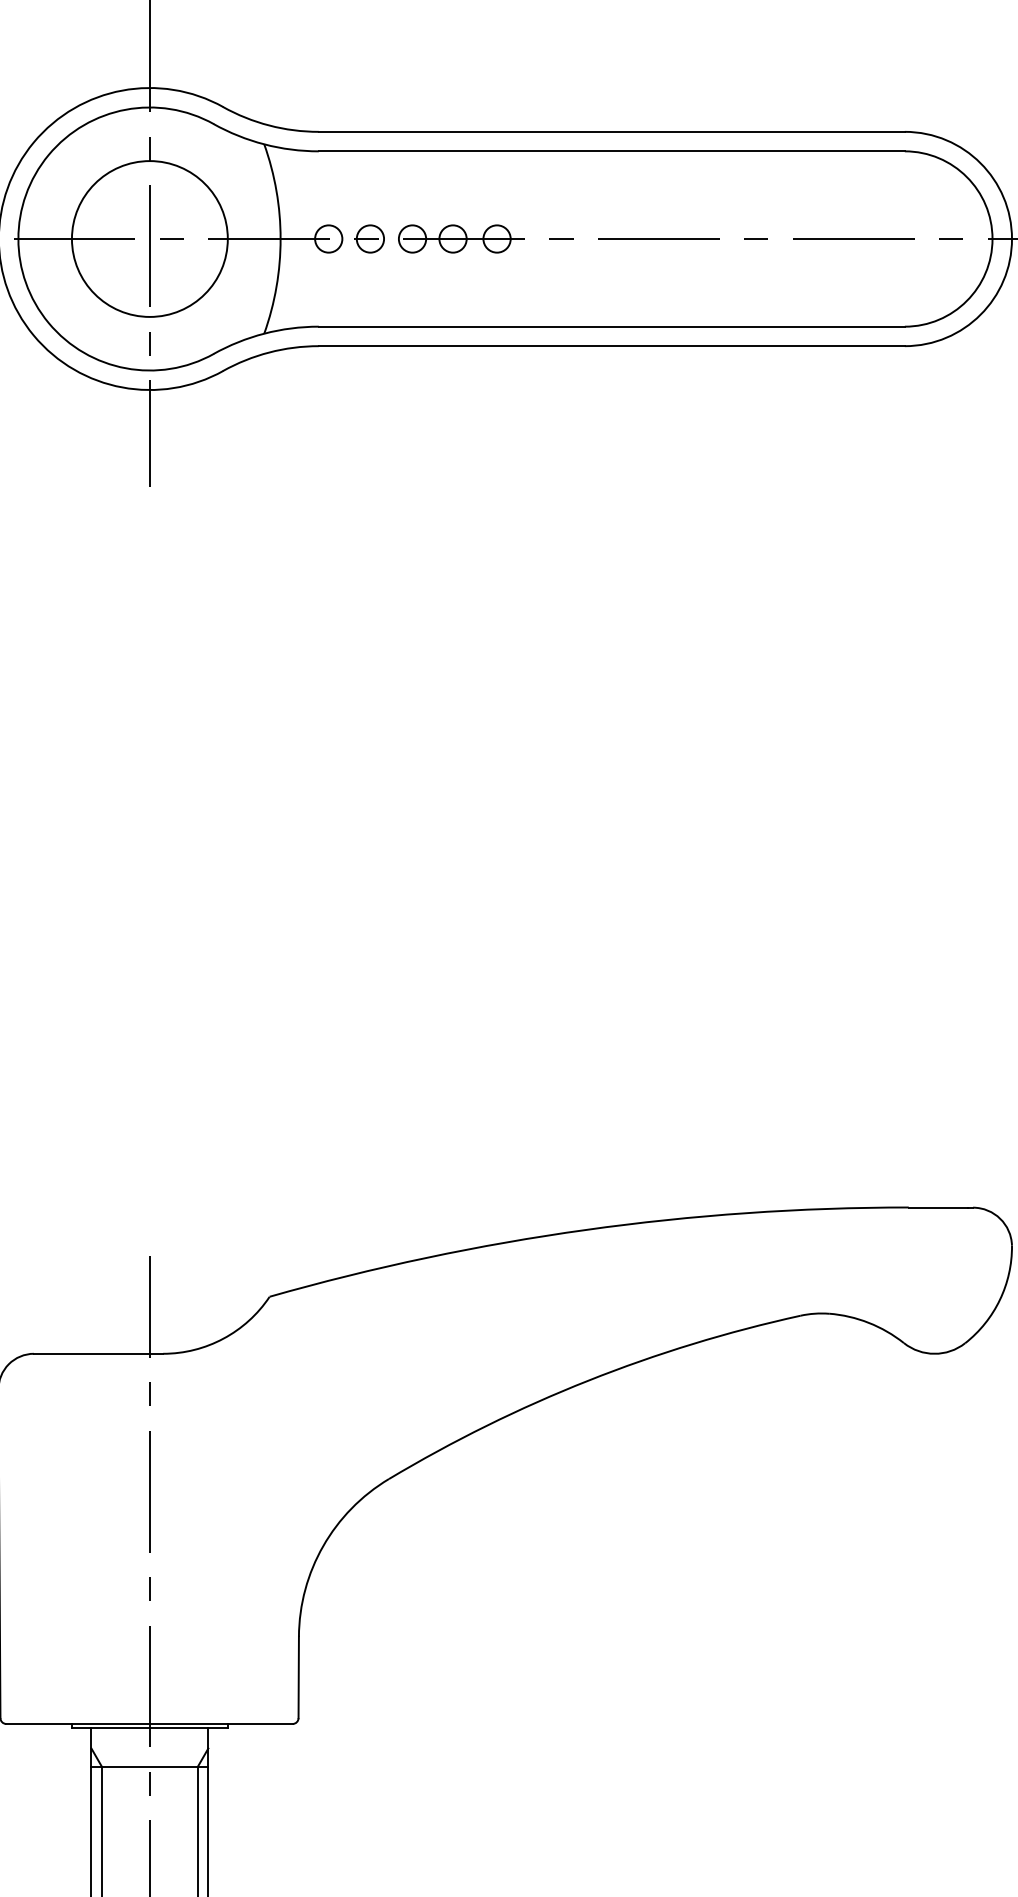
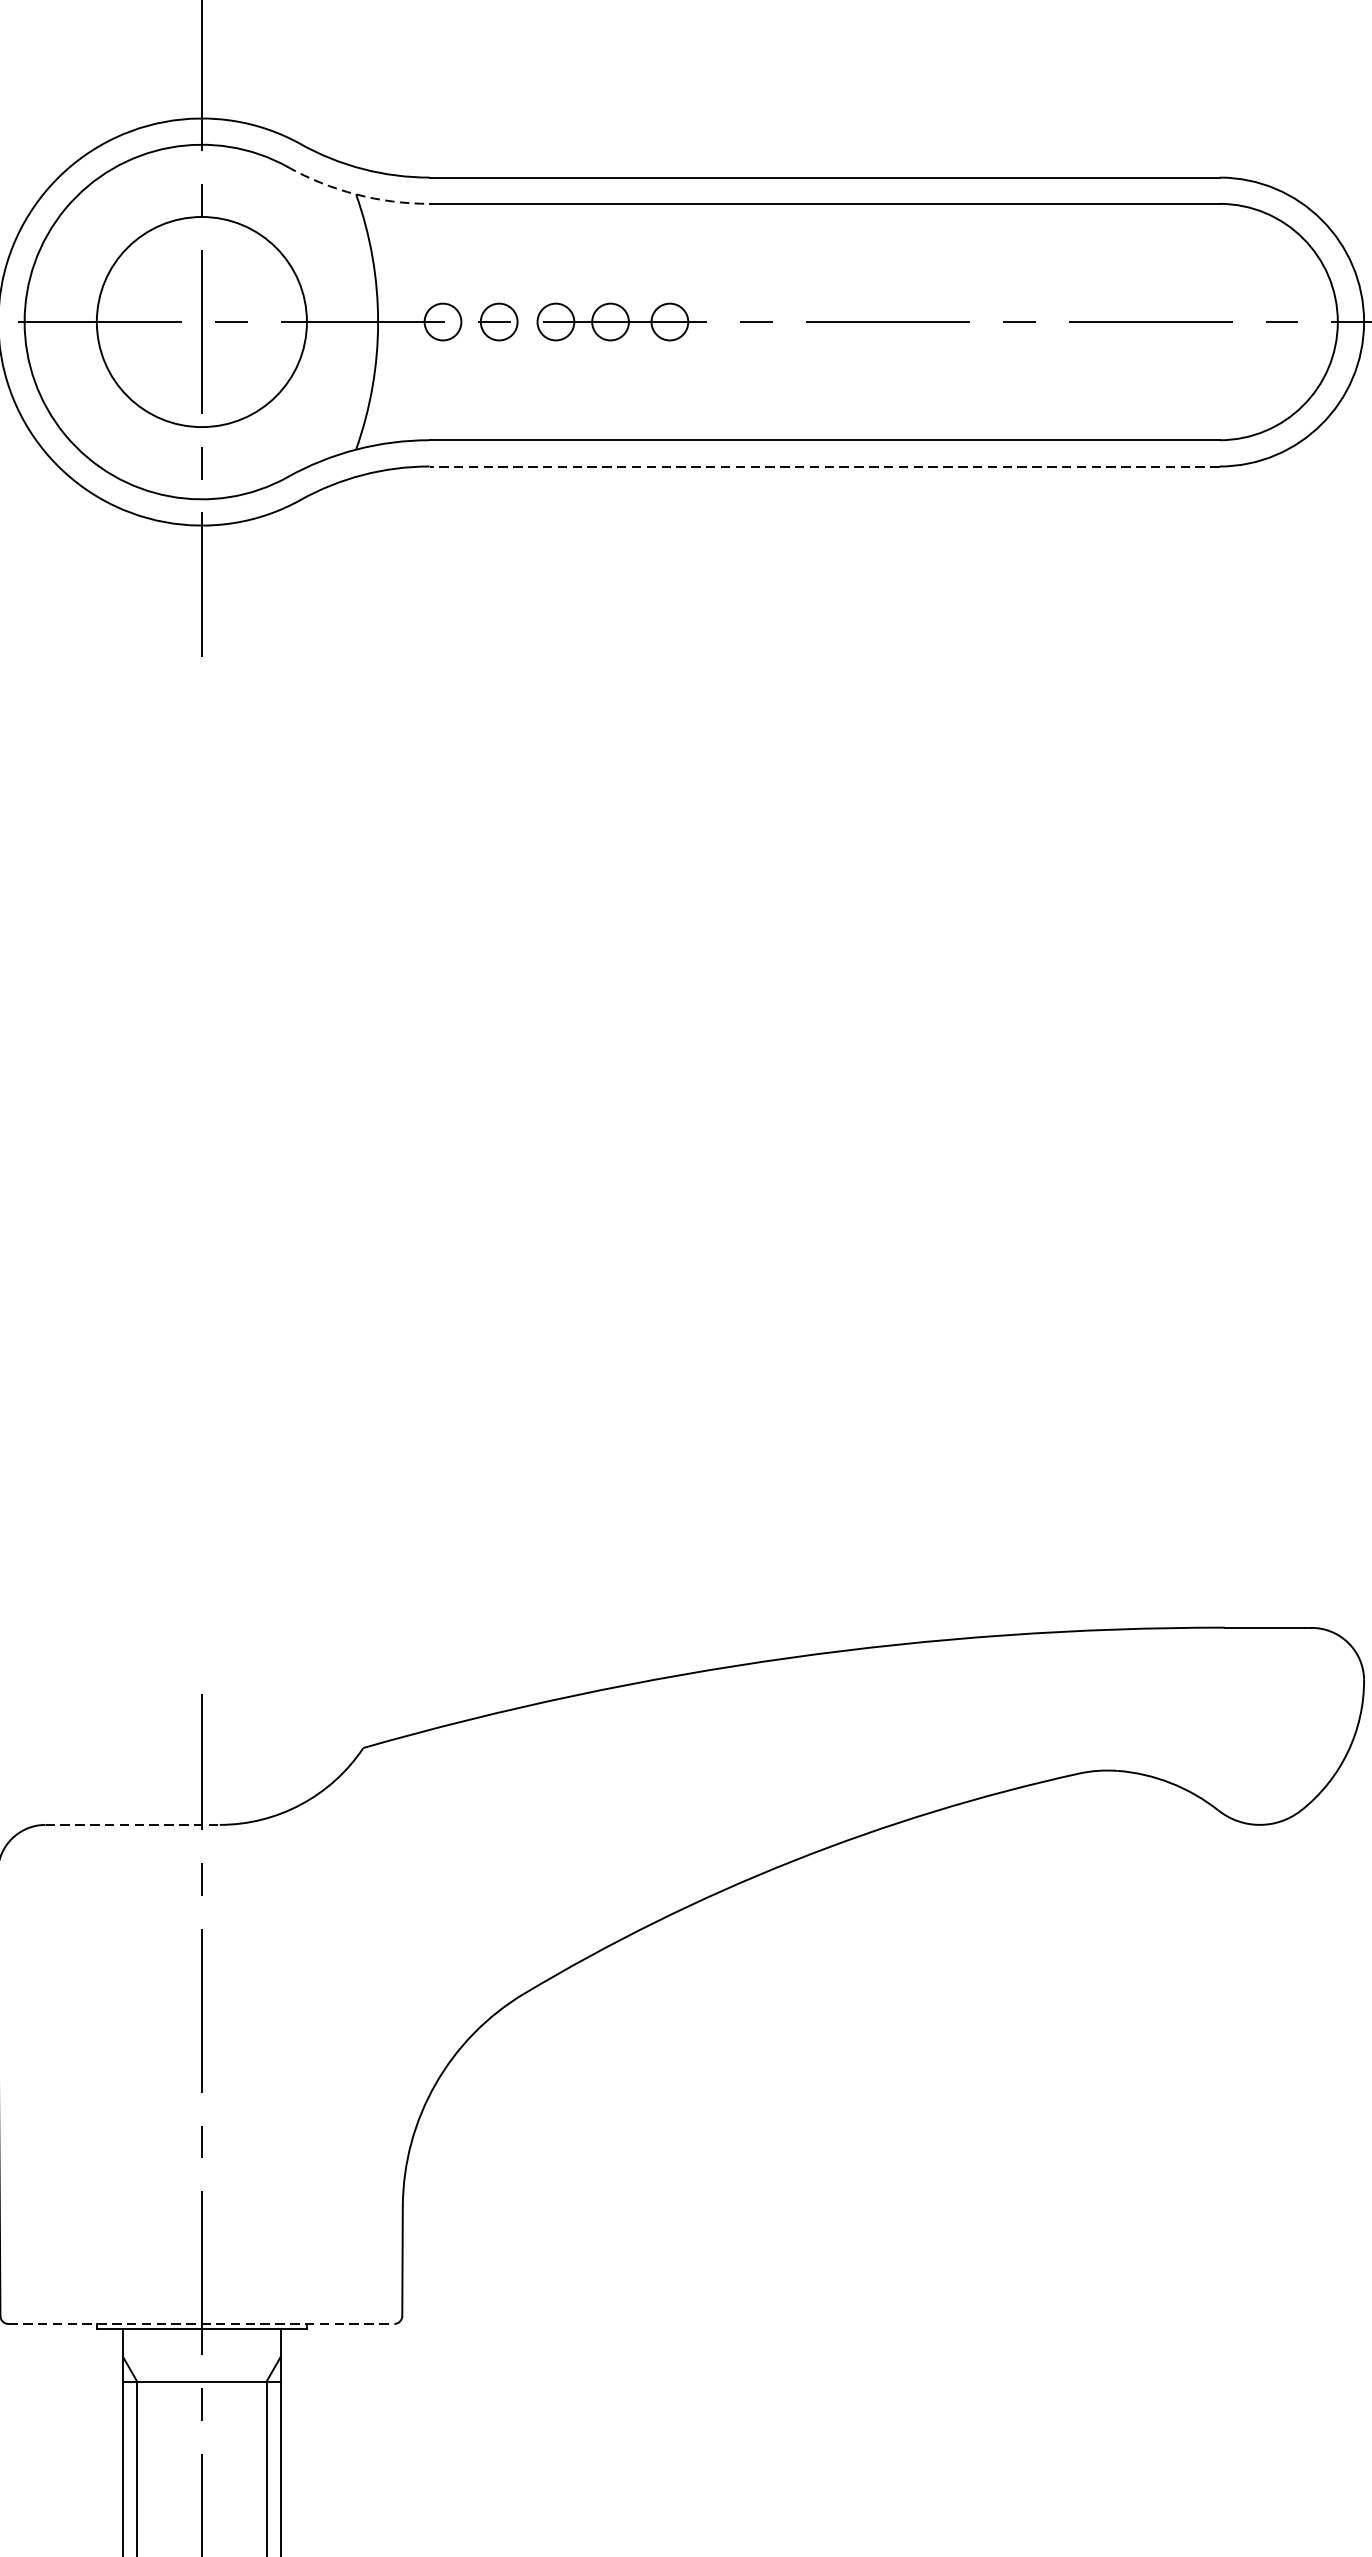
arc: (264, 144) -> (356, 194), solid -> dashed
line: (611, 346) -> (824, 466), solid -> dashed
line: (98, 1353) -> (132, 1824), solid -> dashed
line: (150, 1723) -> (202, 2323), solid -> dashed

